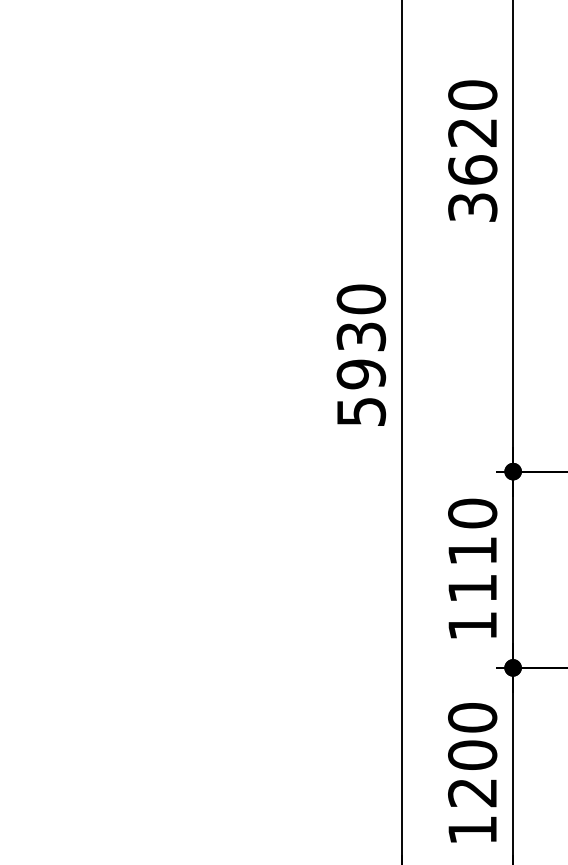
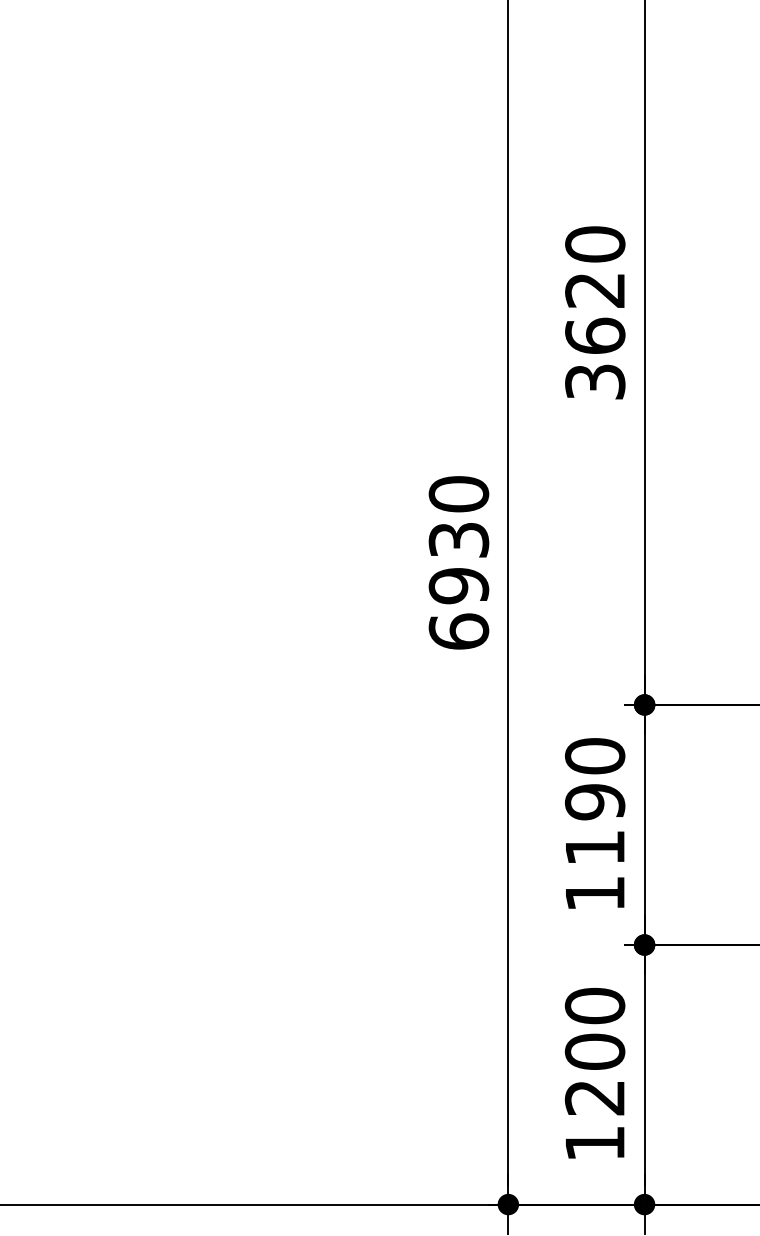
text: (360, 411) -> (458, 631), 5930 -> 6930
text: (472, 551) -> (595, 802), 1110 -> 1190

